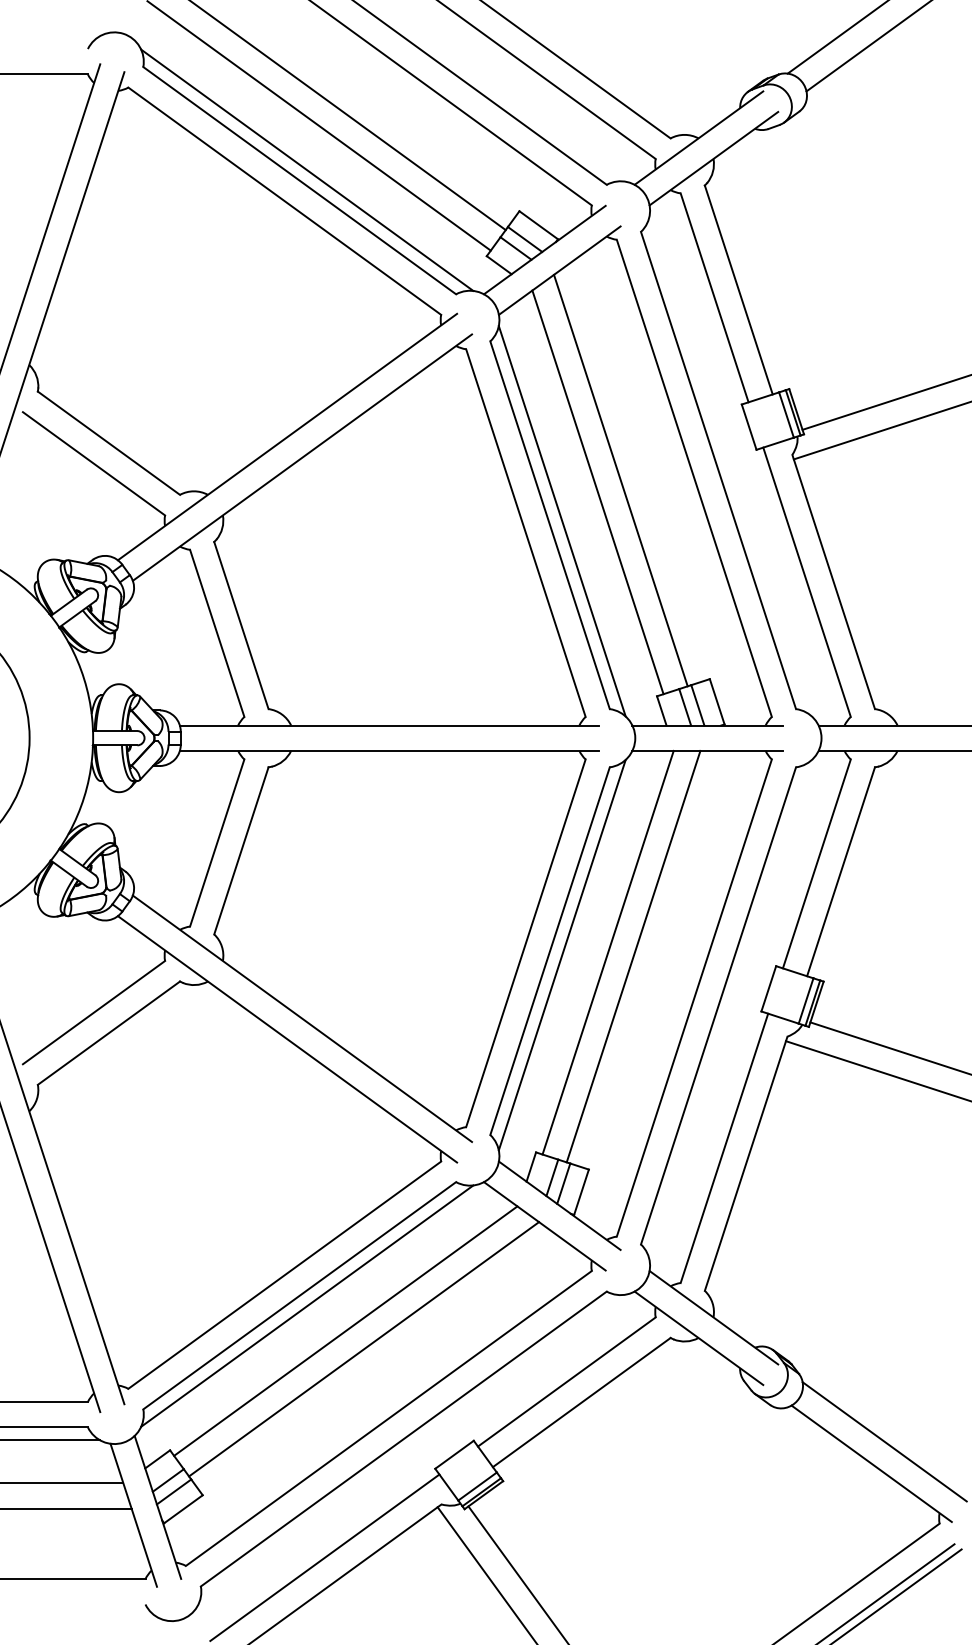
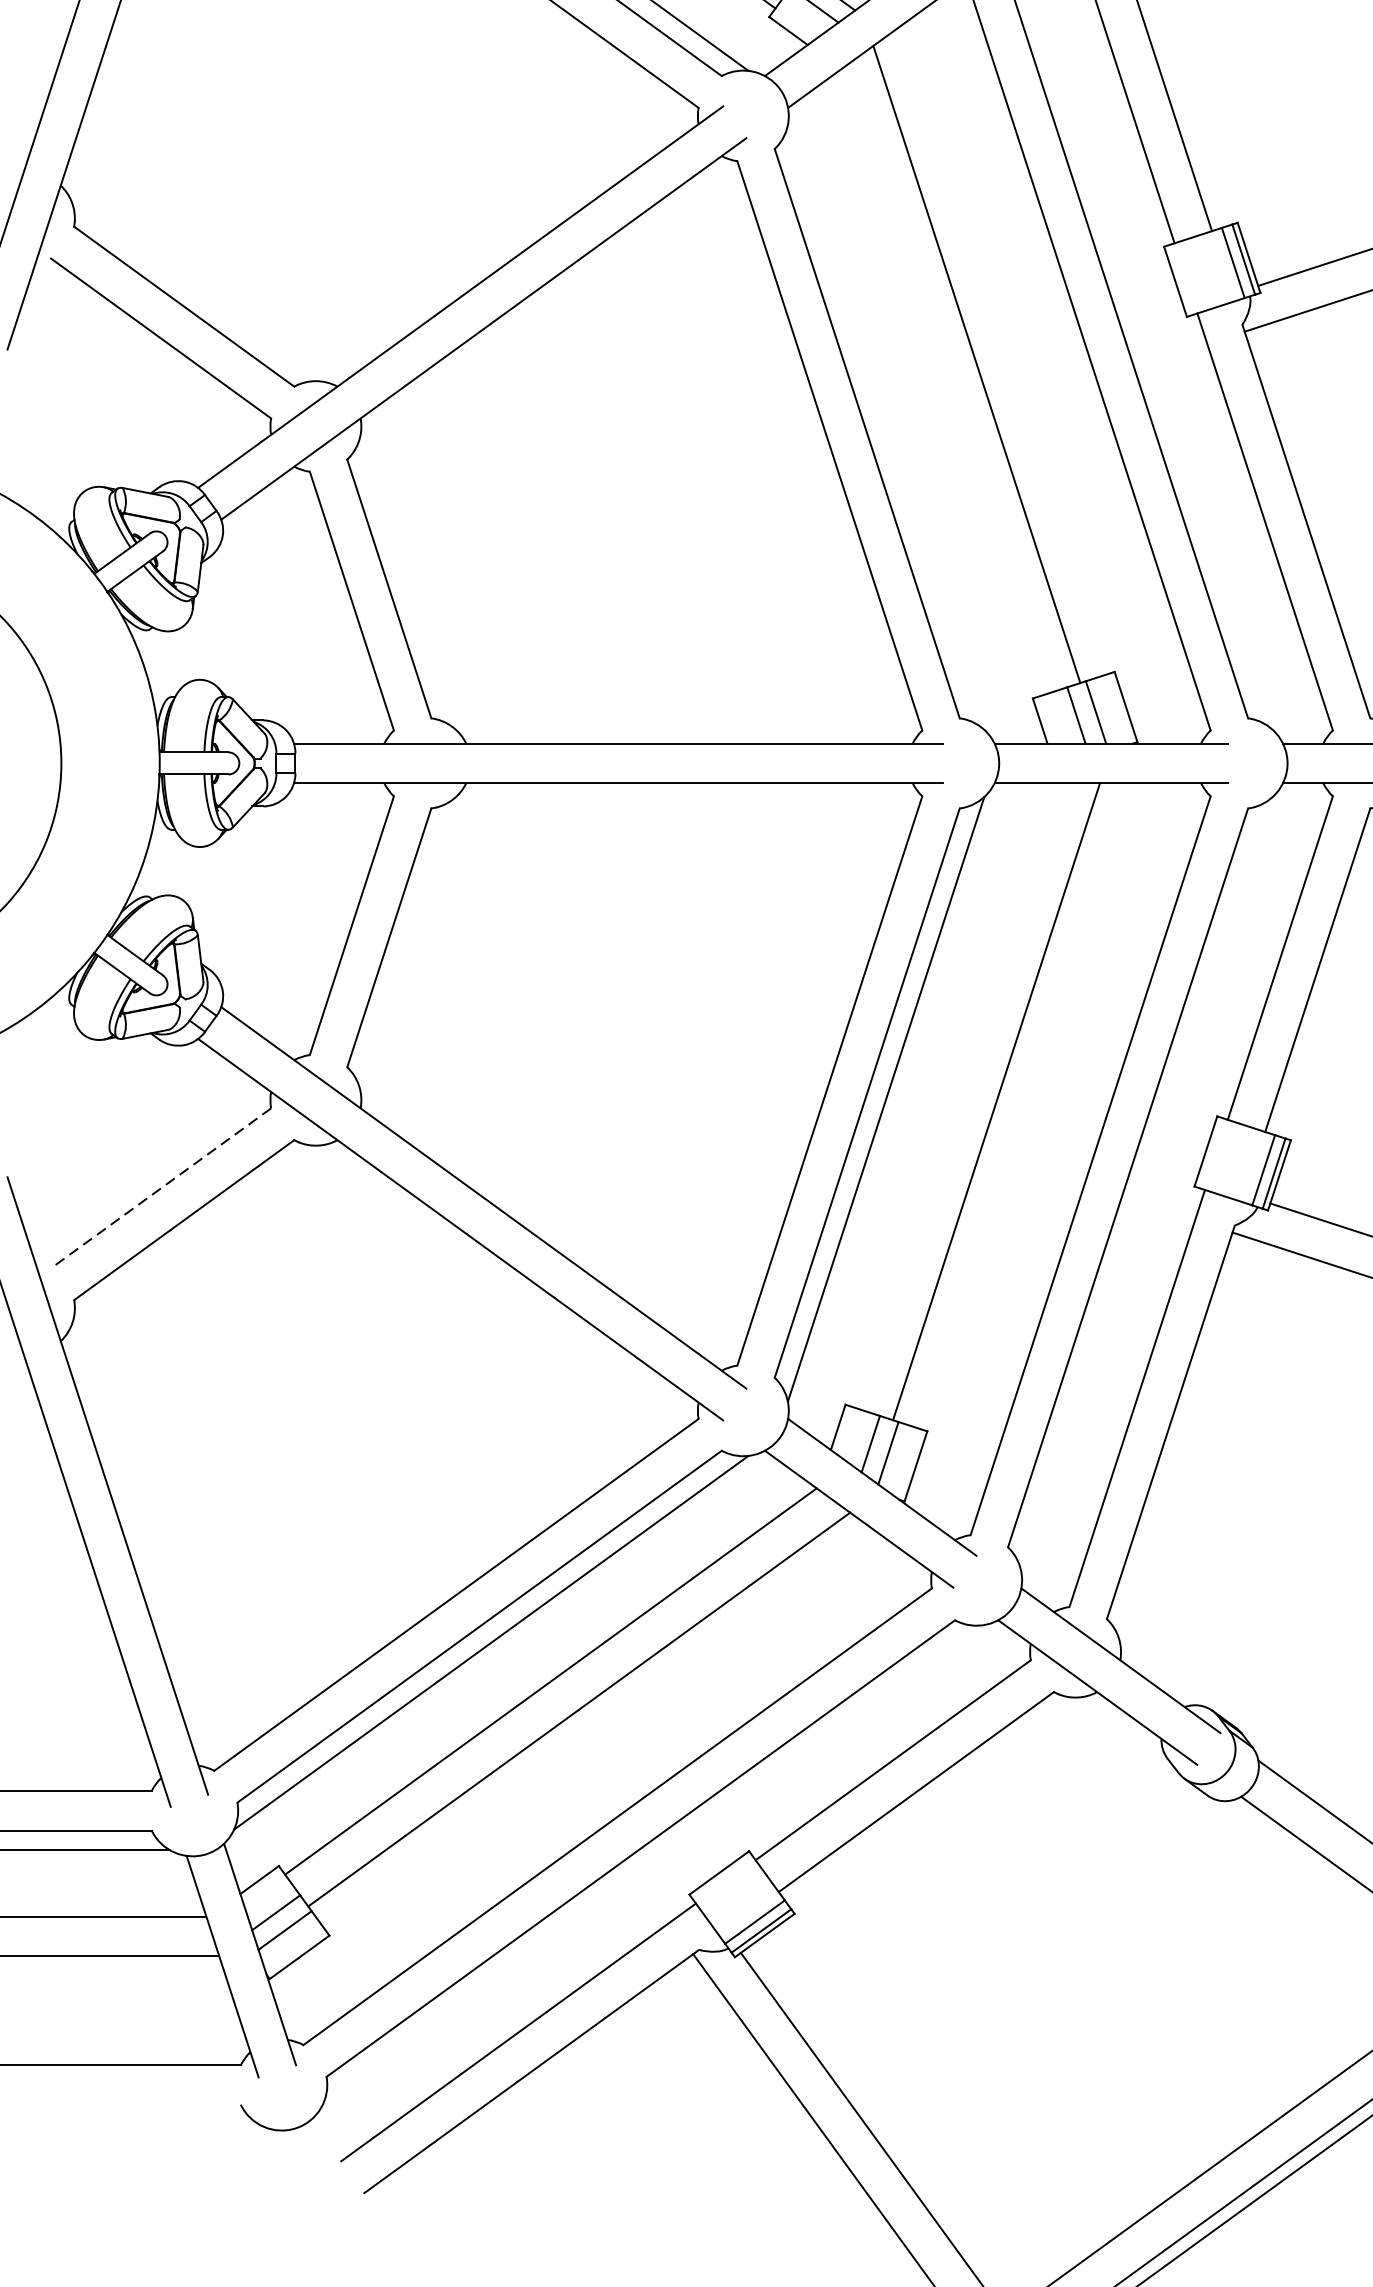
line: (597, 492) -> (940, 382), removed
line: (561, 521) -> (884, 427), removed
line: (607, 952) -> (956, 1095), removed
line: (94, 1012) -> (161, 1188), solid -> dashed

